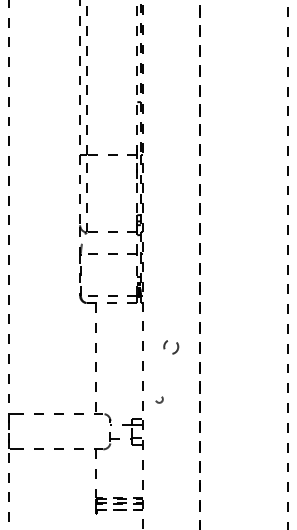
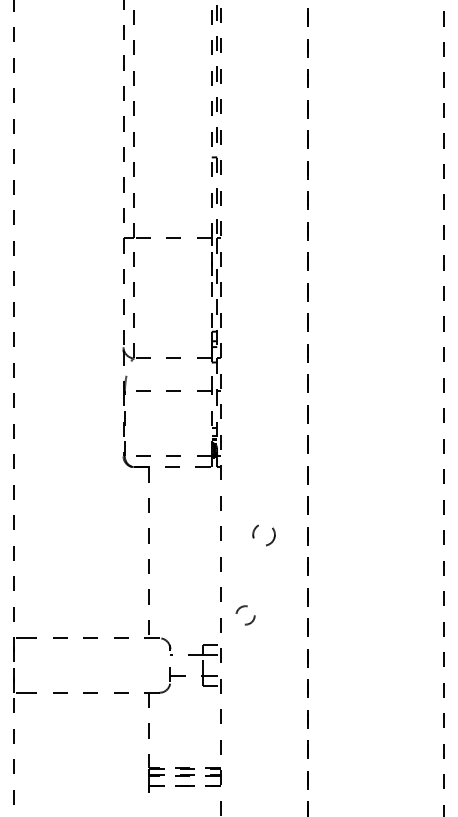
circle: (159, 399) -> (245, 615), size x1.67

